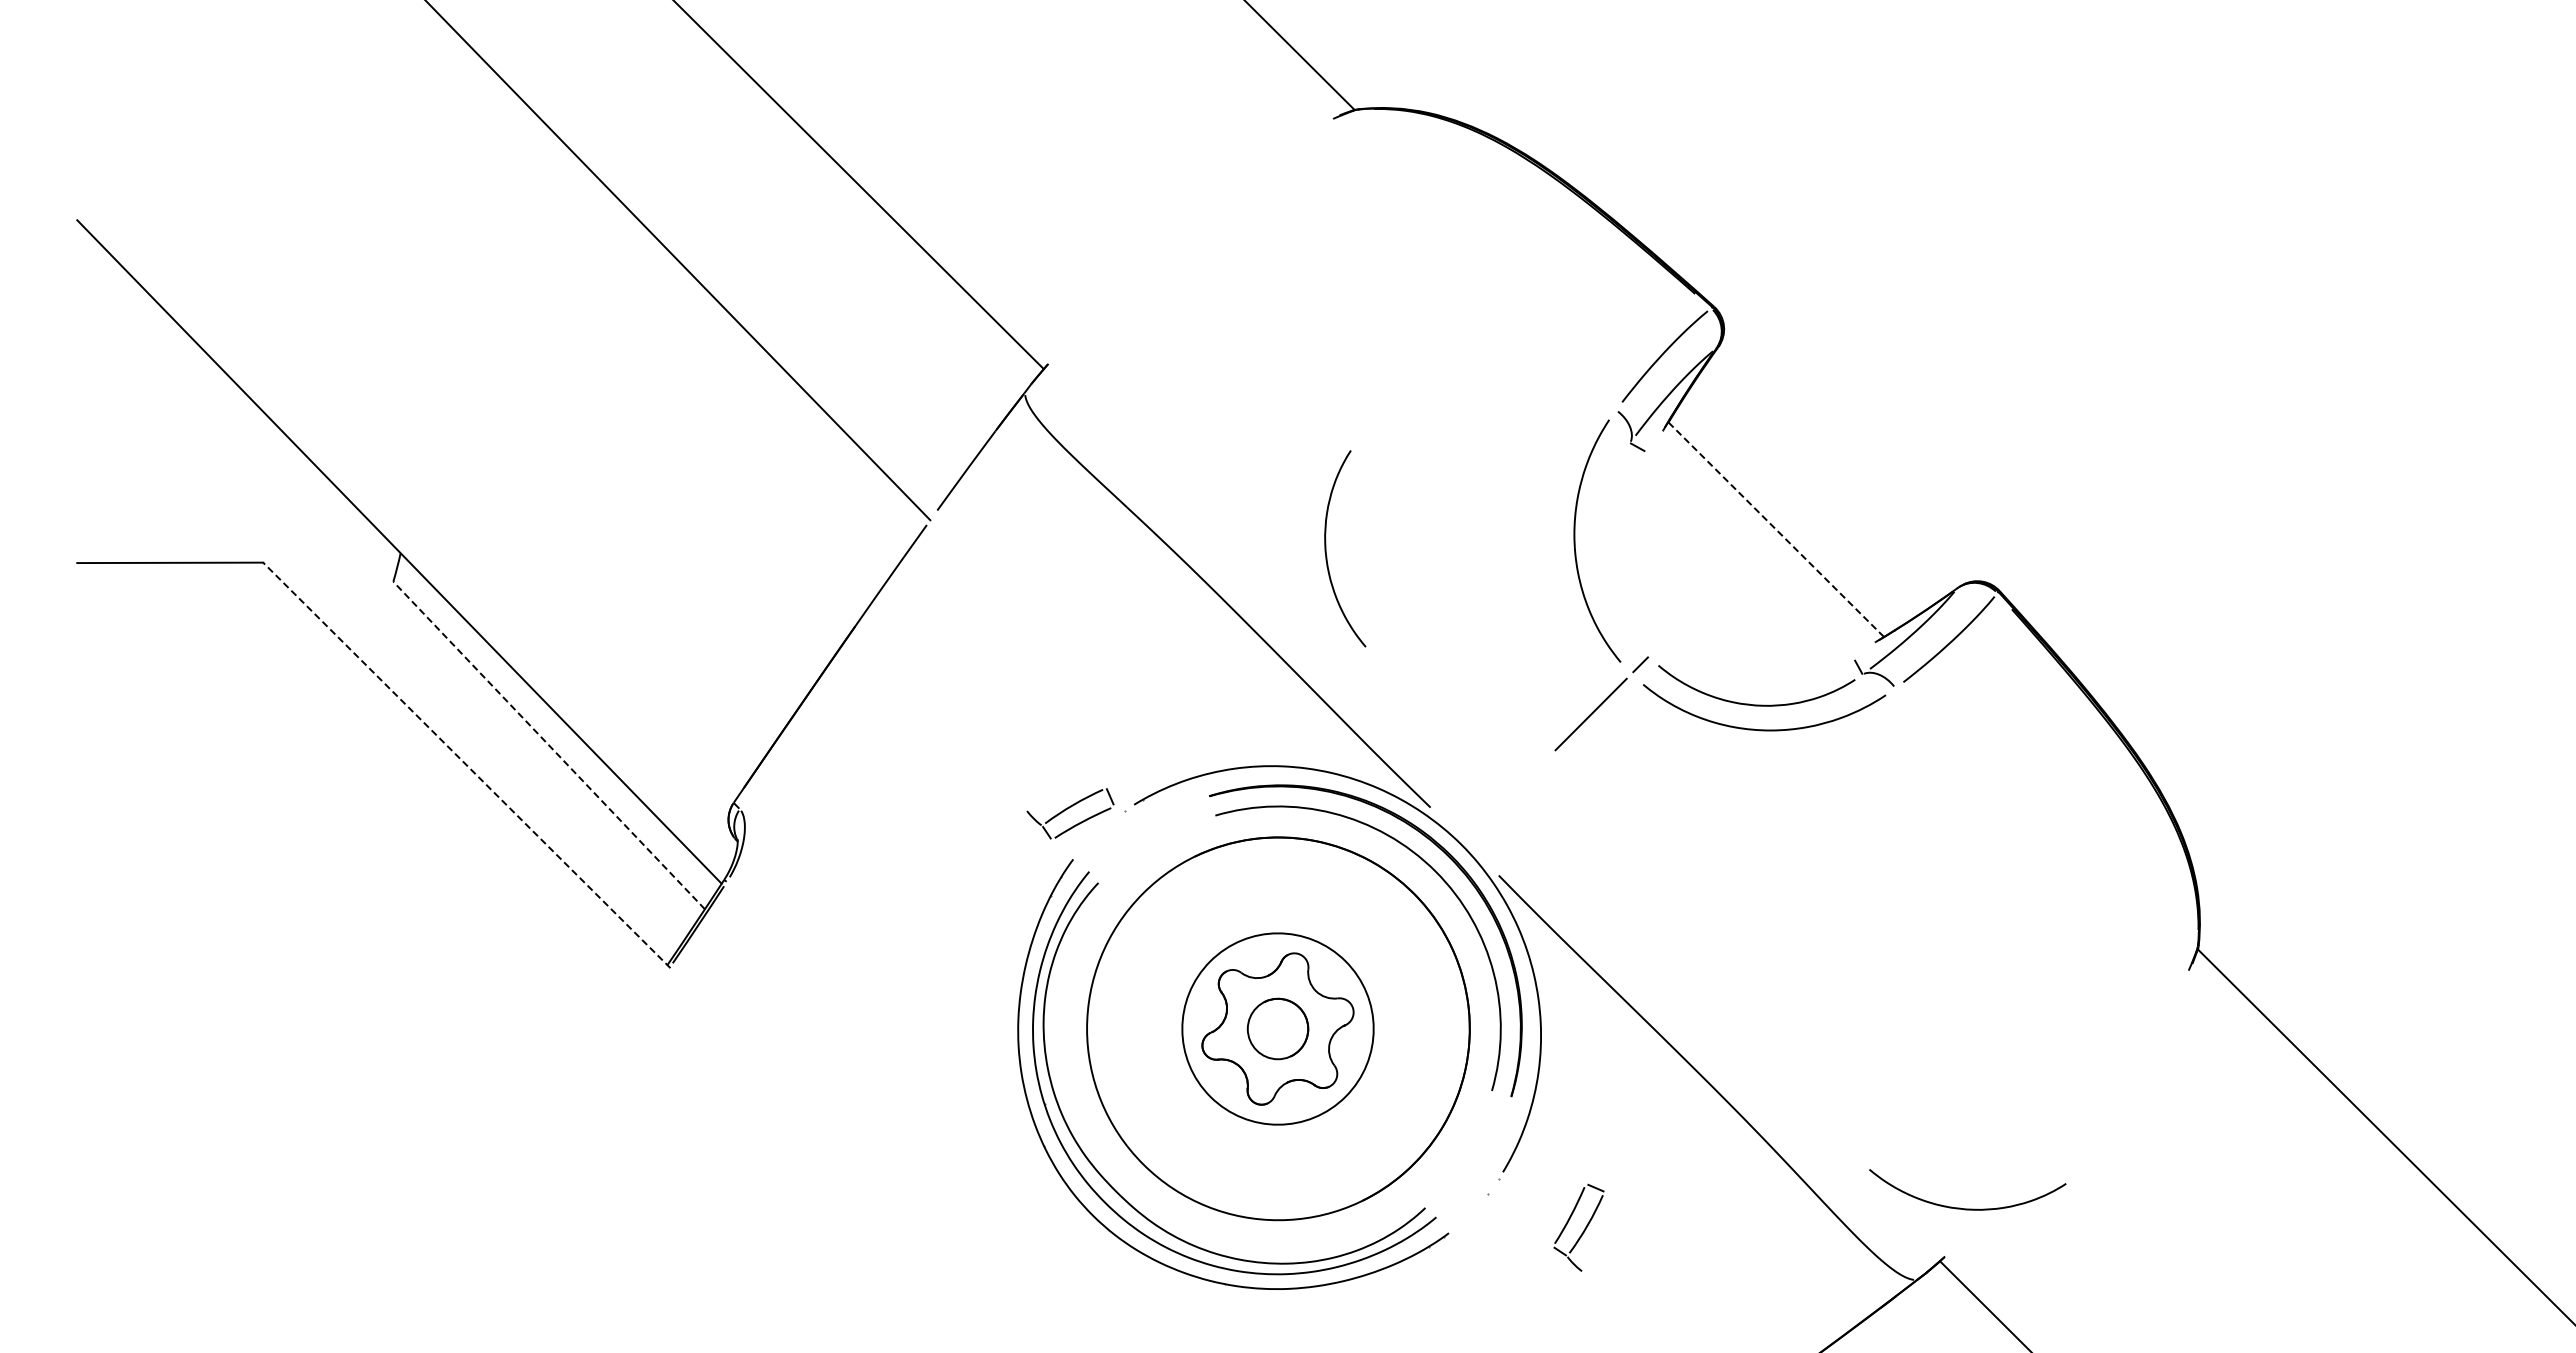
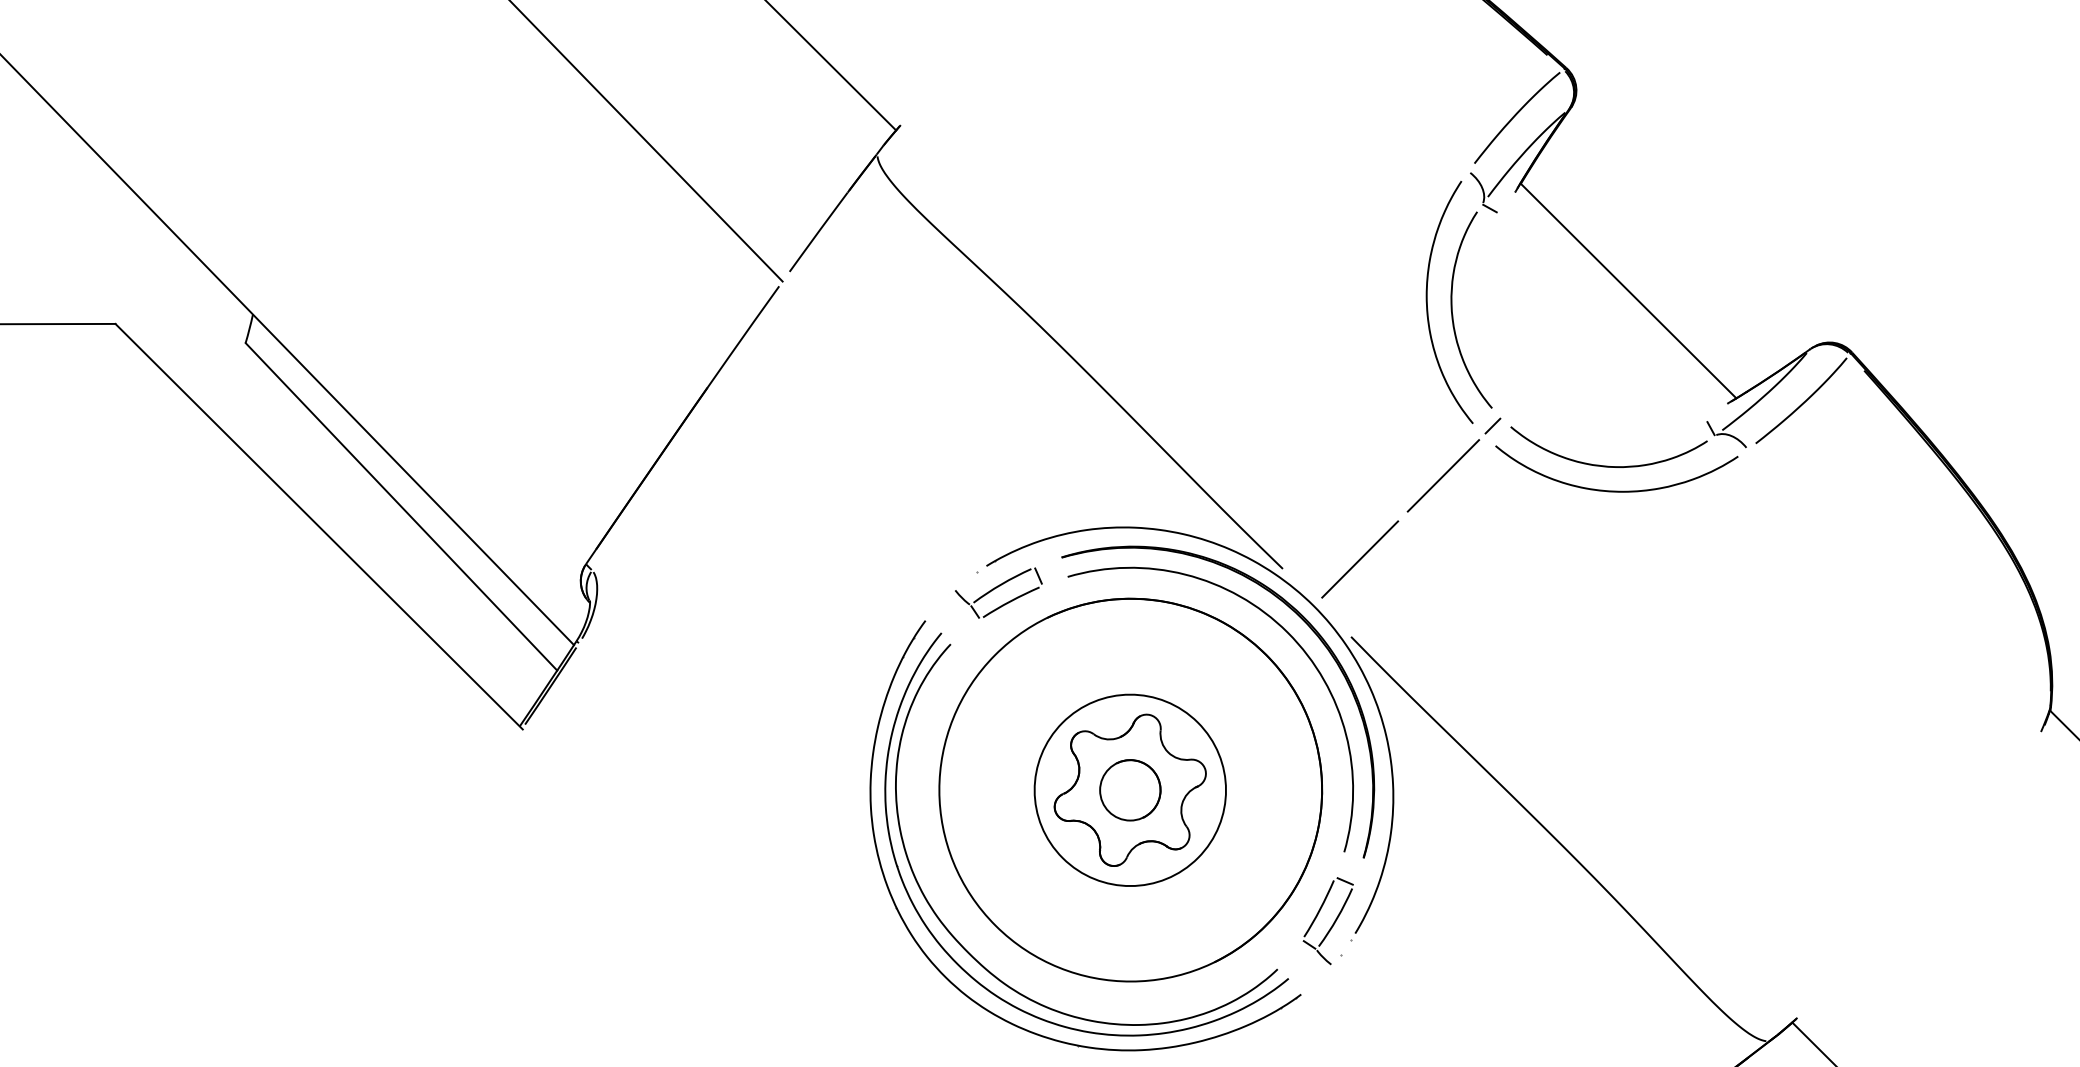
line: (1775, 529) -> (1627, 290), dashed -> solid
curve: (1326, 548) -> (1452, 309), moved
line: (548, 745) -> (400, 506), dashed -> solid
line: (466, 765) -> (318, 526), dashed -> solid
line: (1507, 798) -> (1359, 559), added
part: (1070, 813) -> (998, 592), moved
curve: (1967, 1208) -> (1819, 969), removed
part: (1578, 1227) -> (1327, 920), moved

